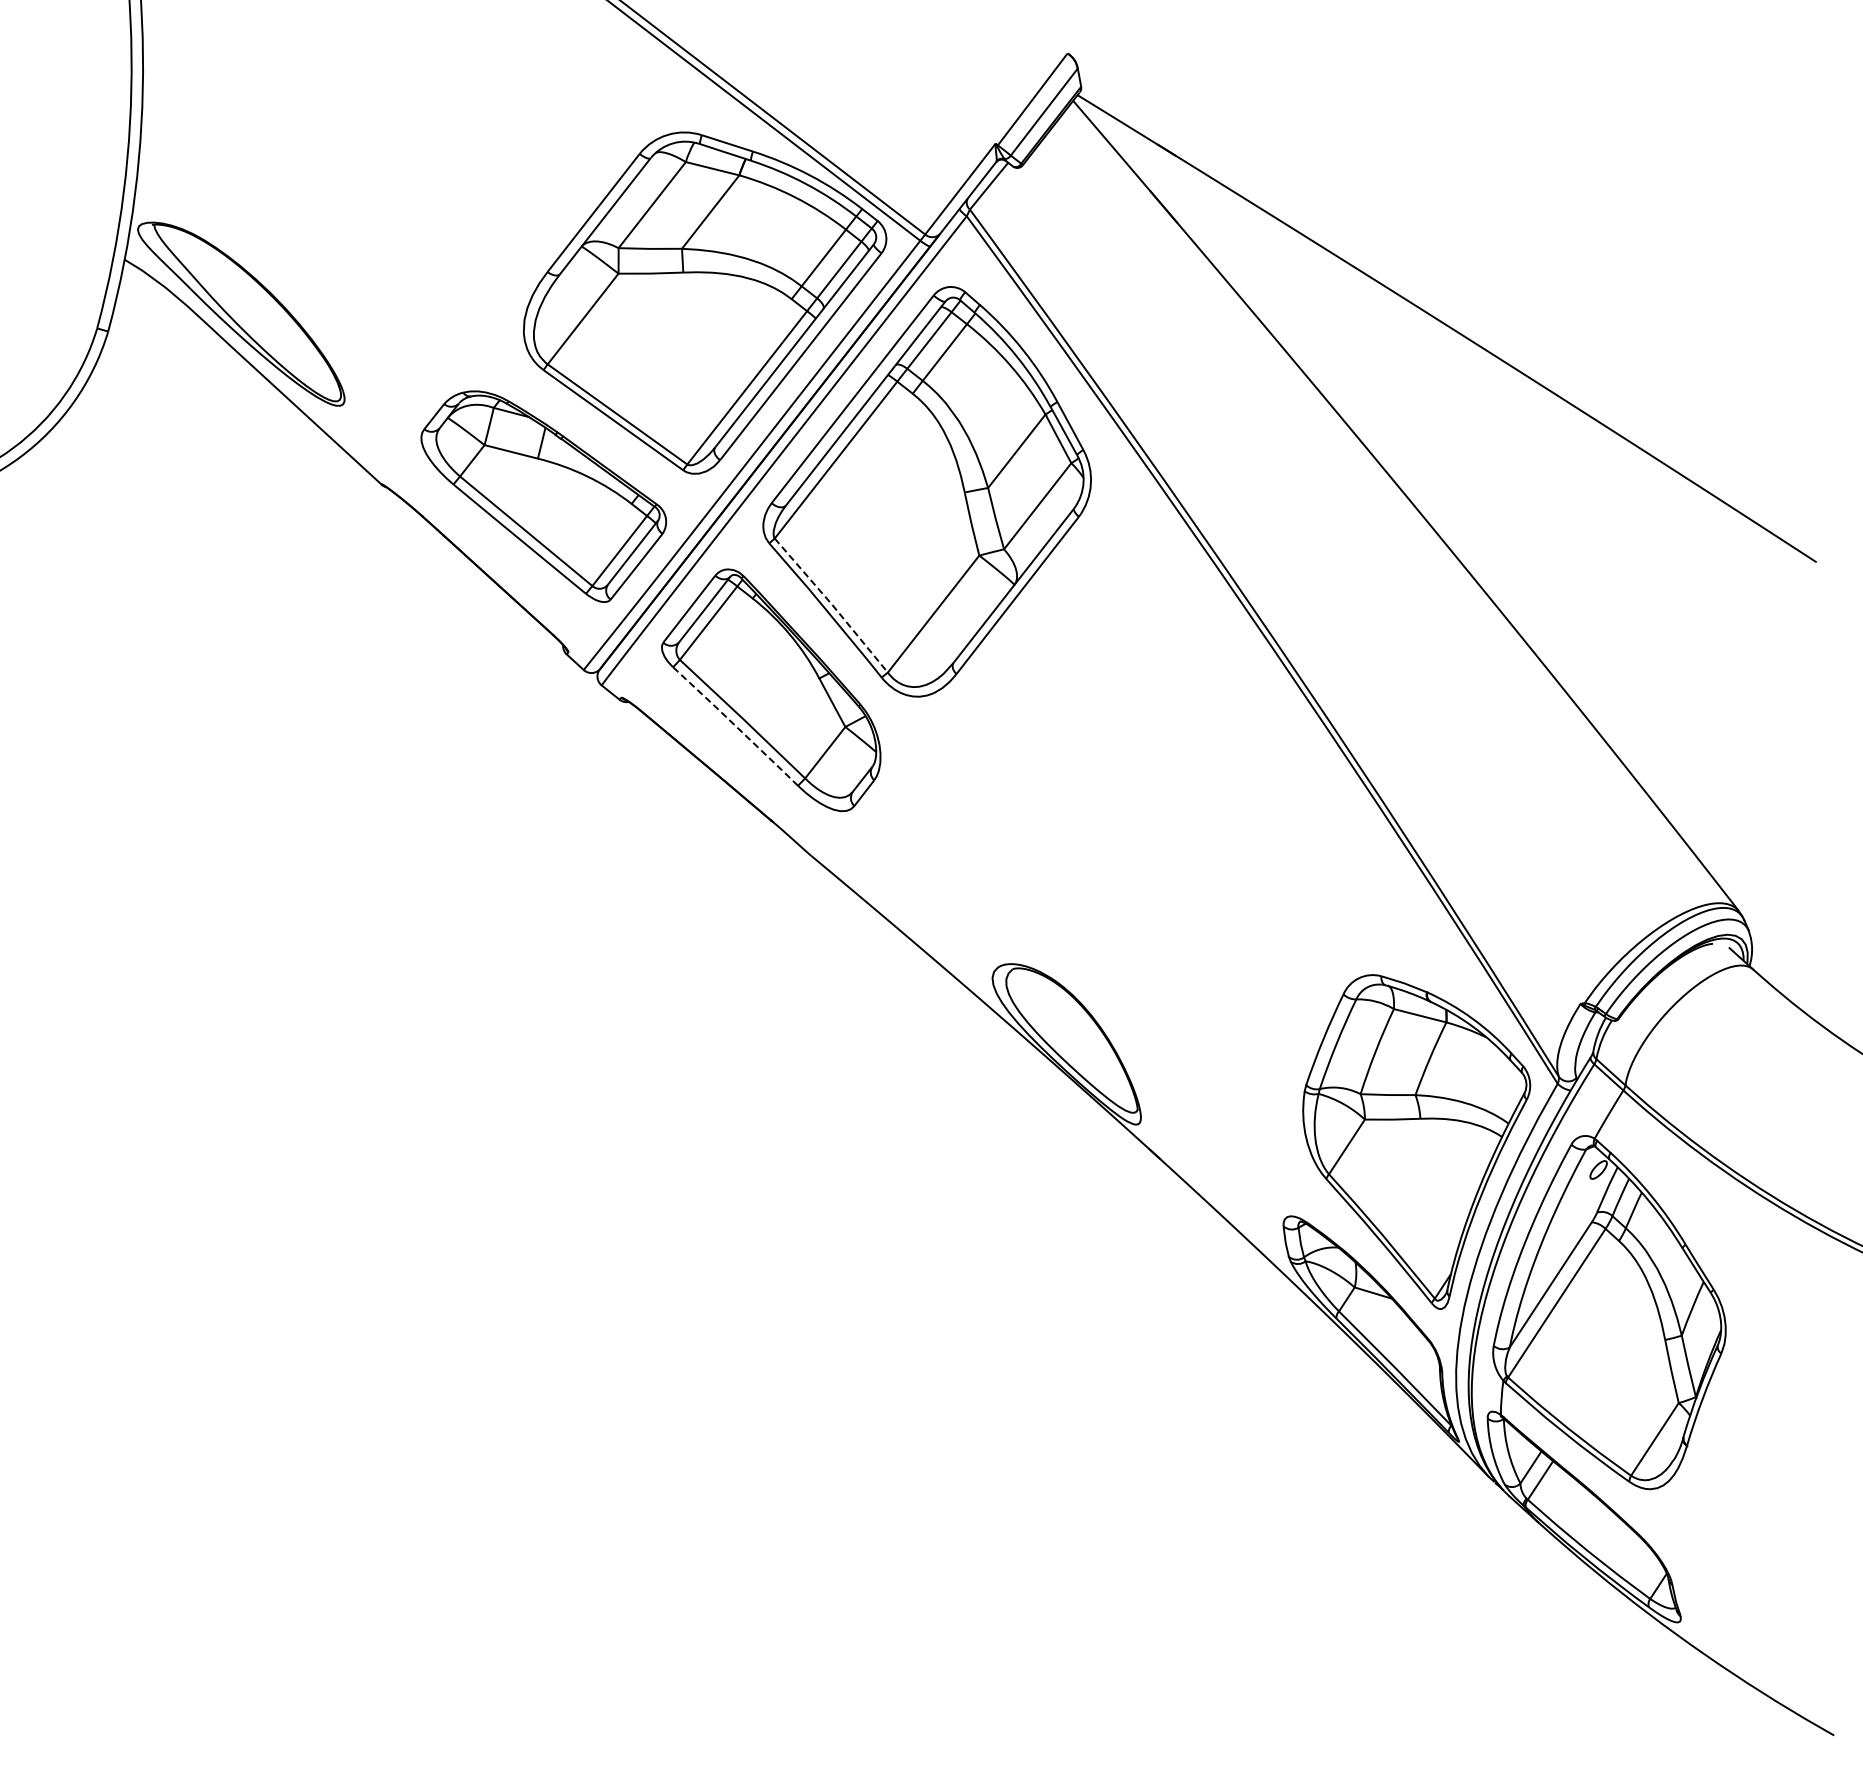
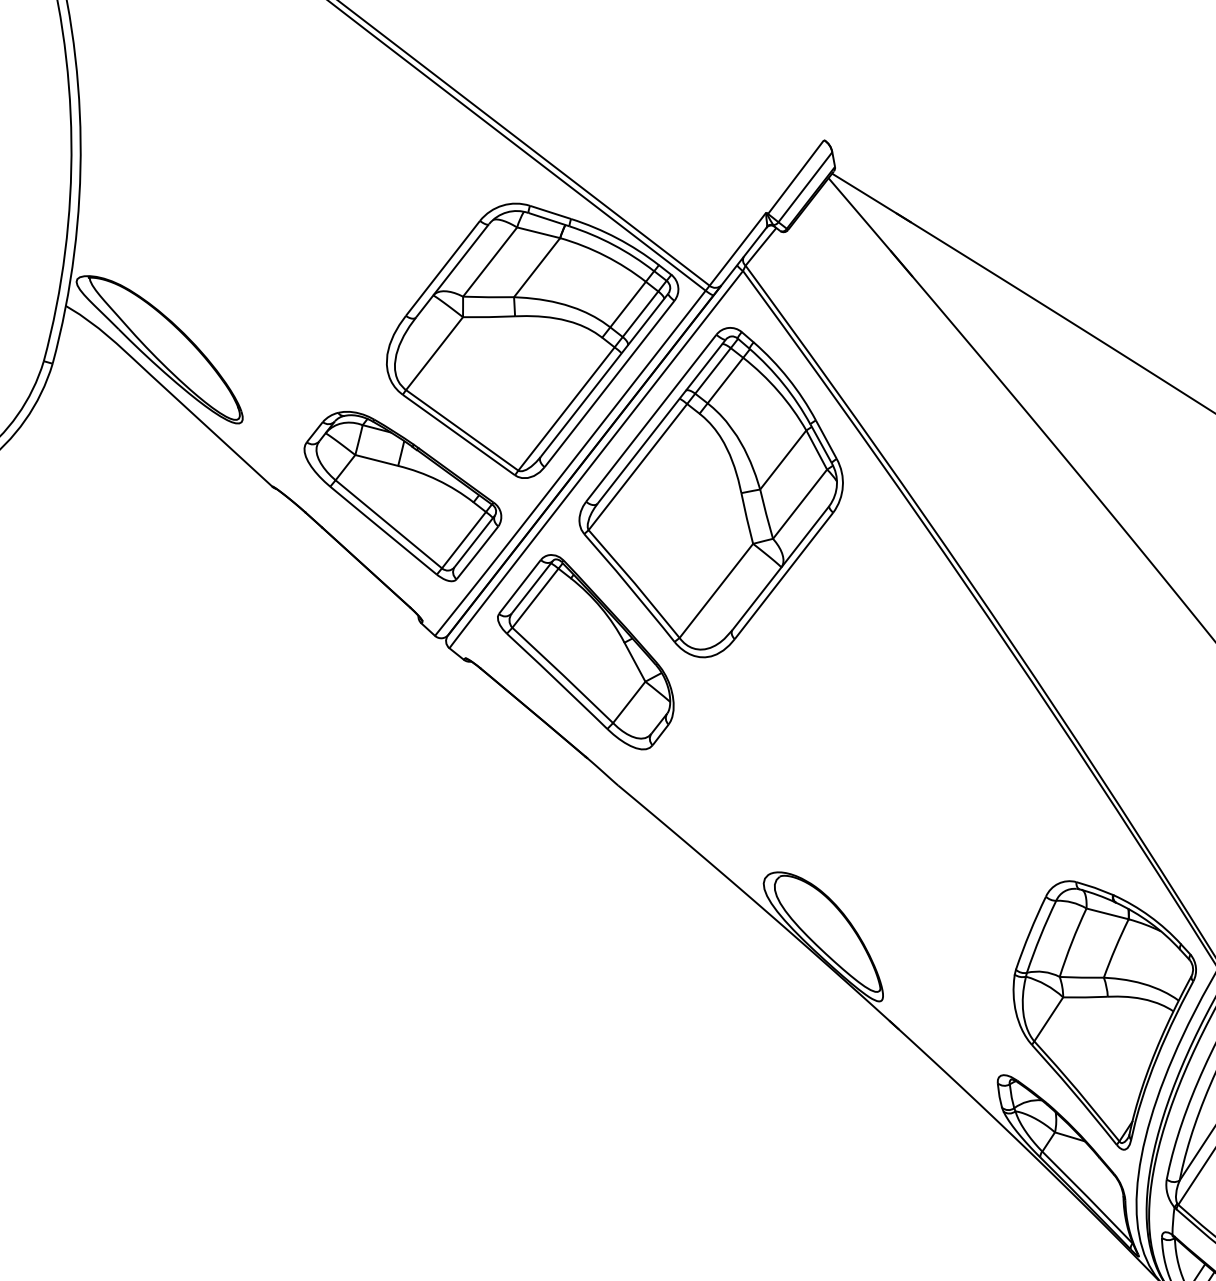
line: (832, 604) -> (635, 583), dashed -> solid
line: (735, 725) -> (557, 680), dashed -> solid

